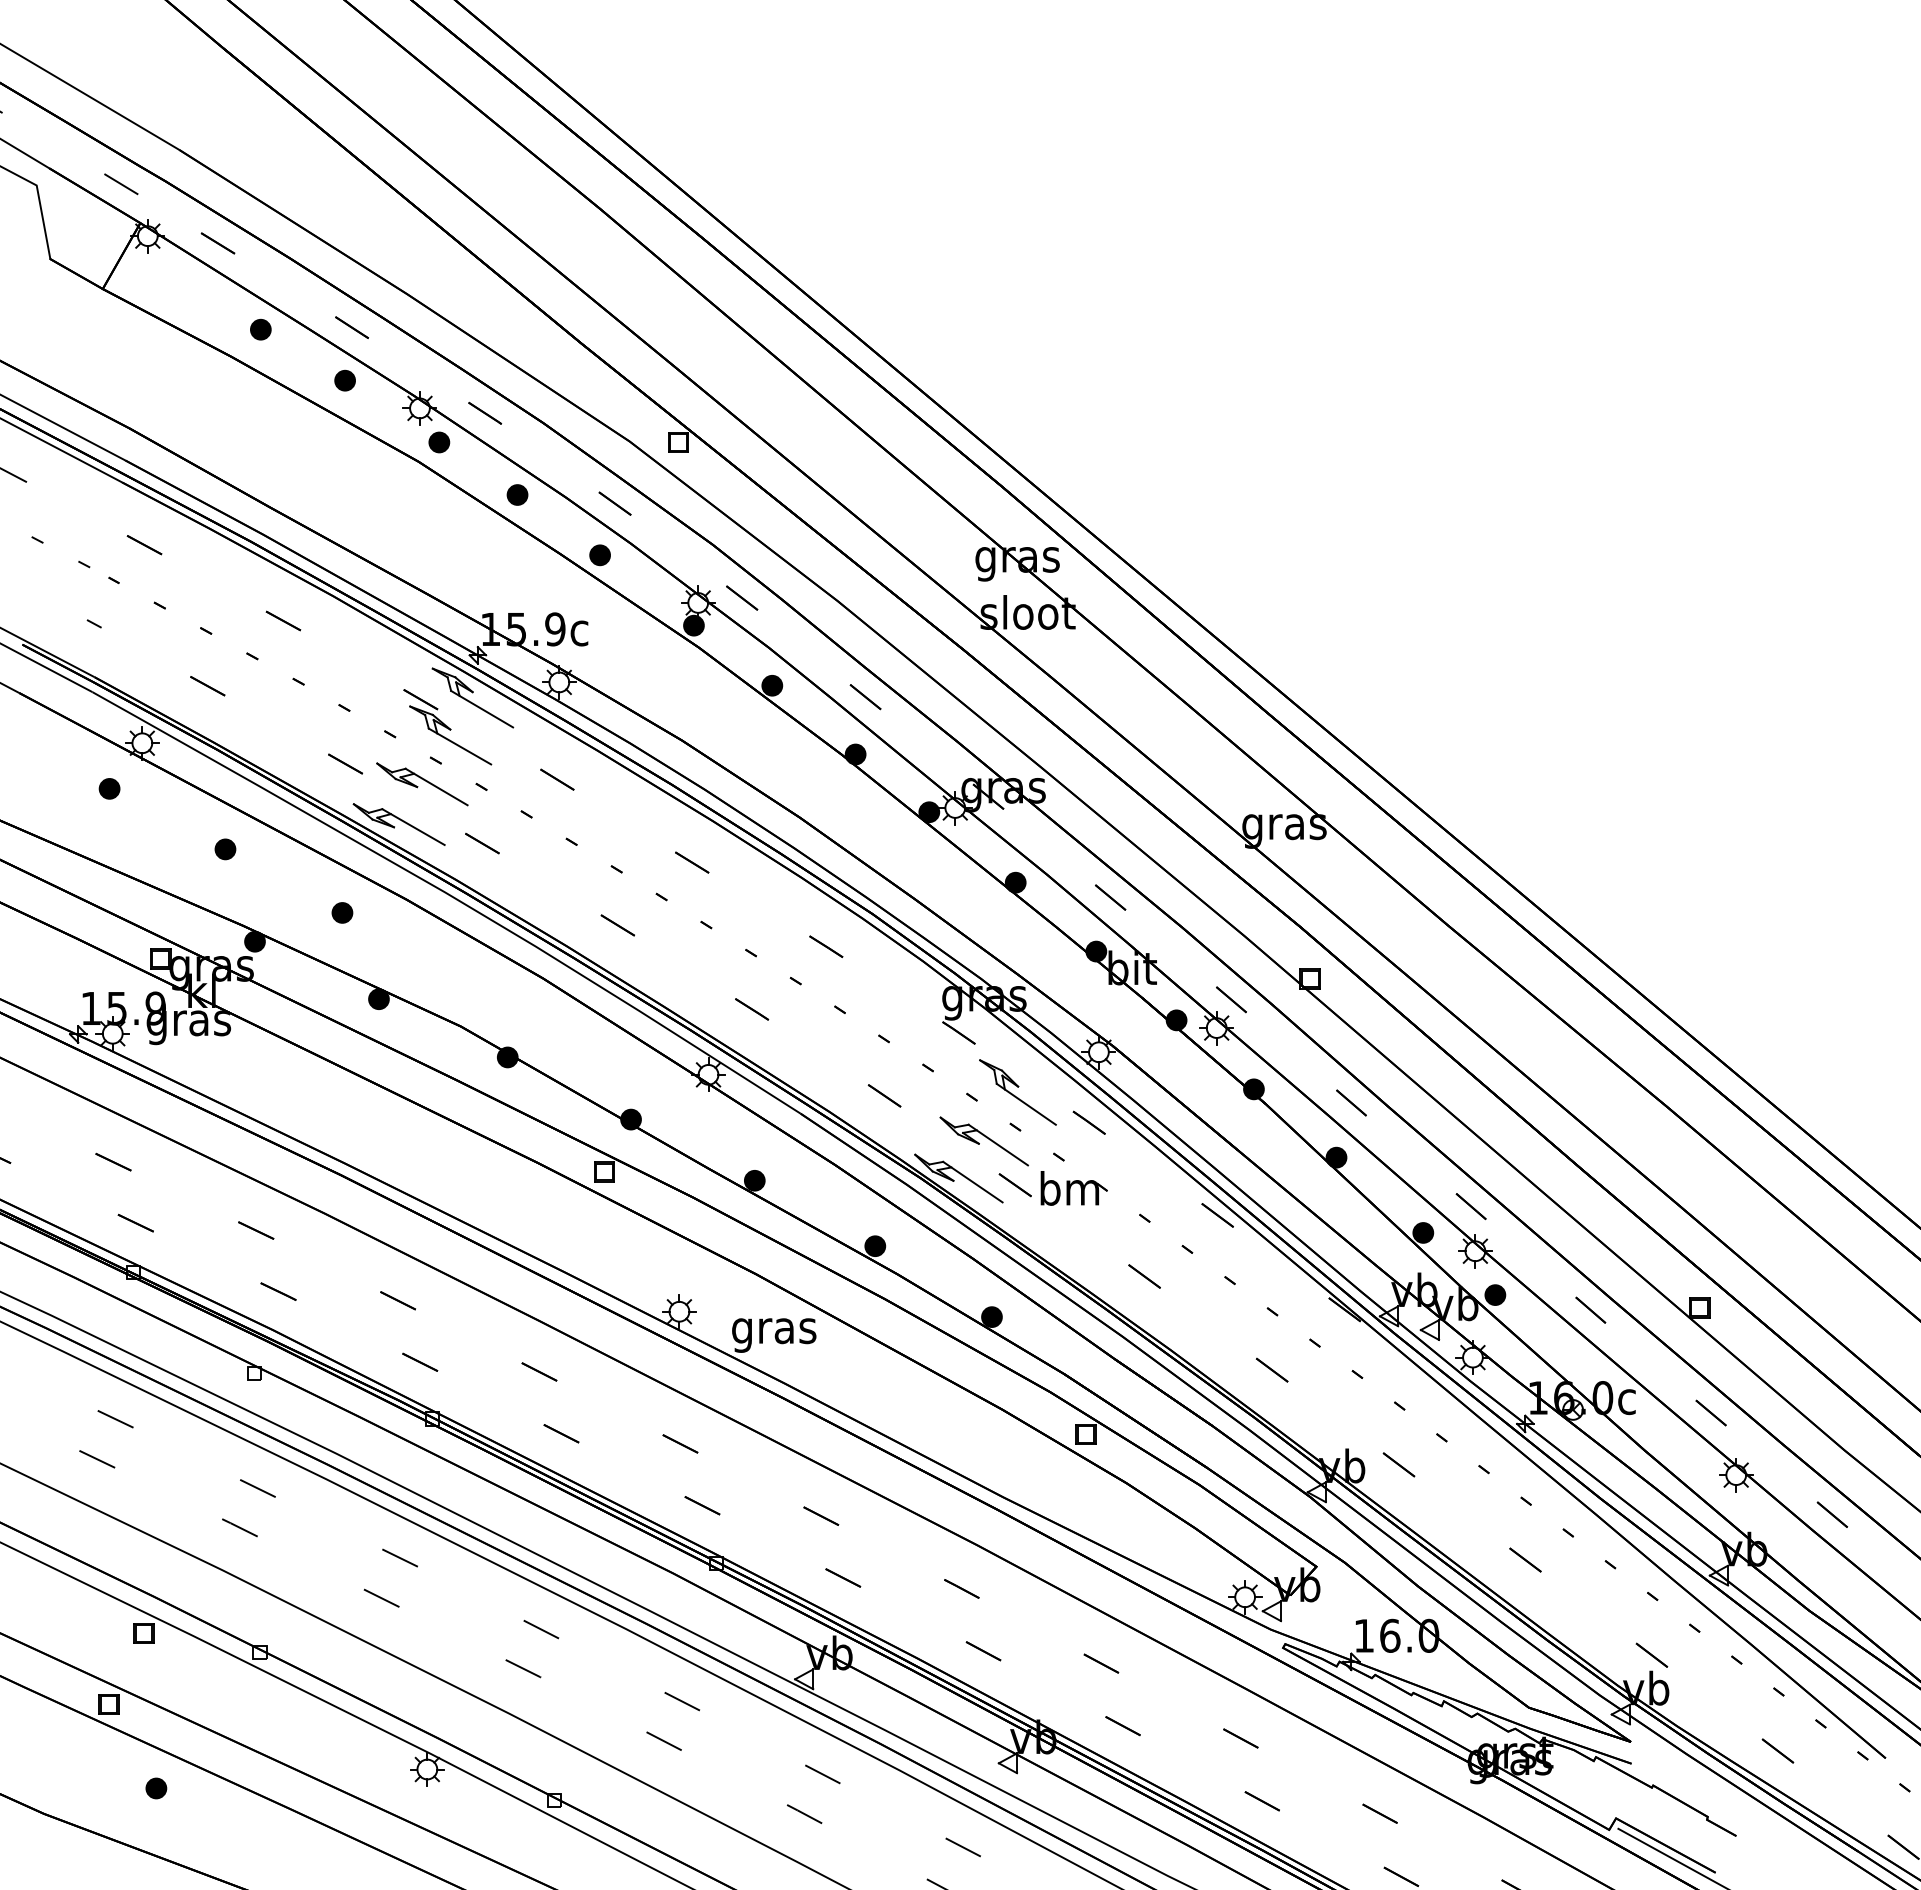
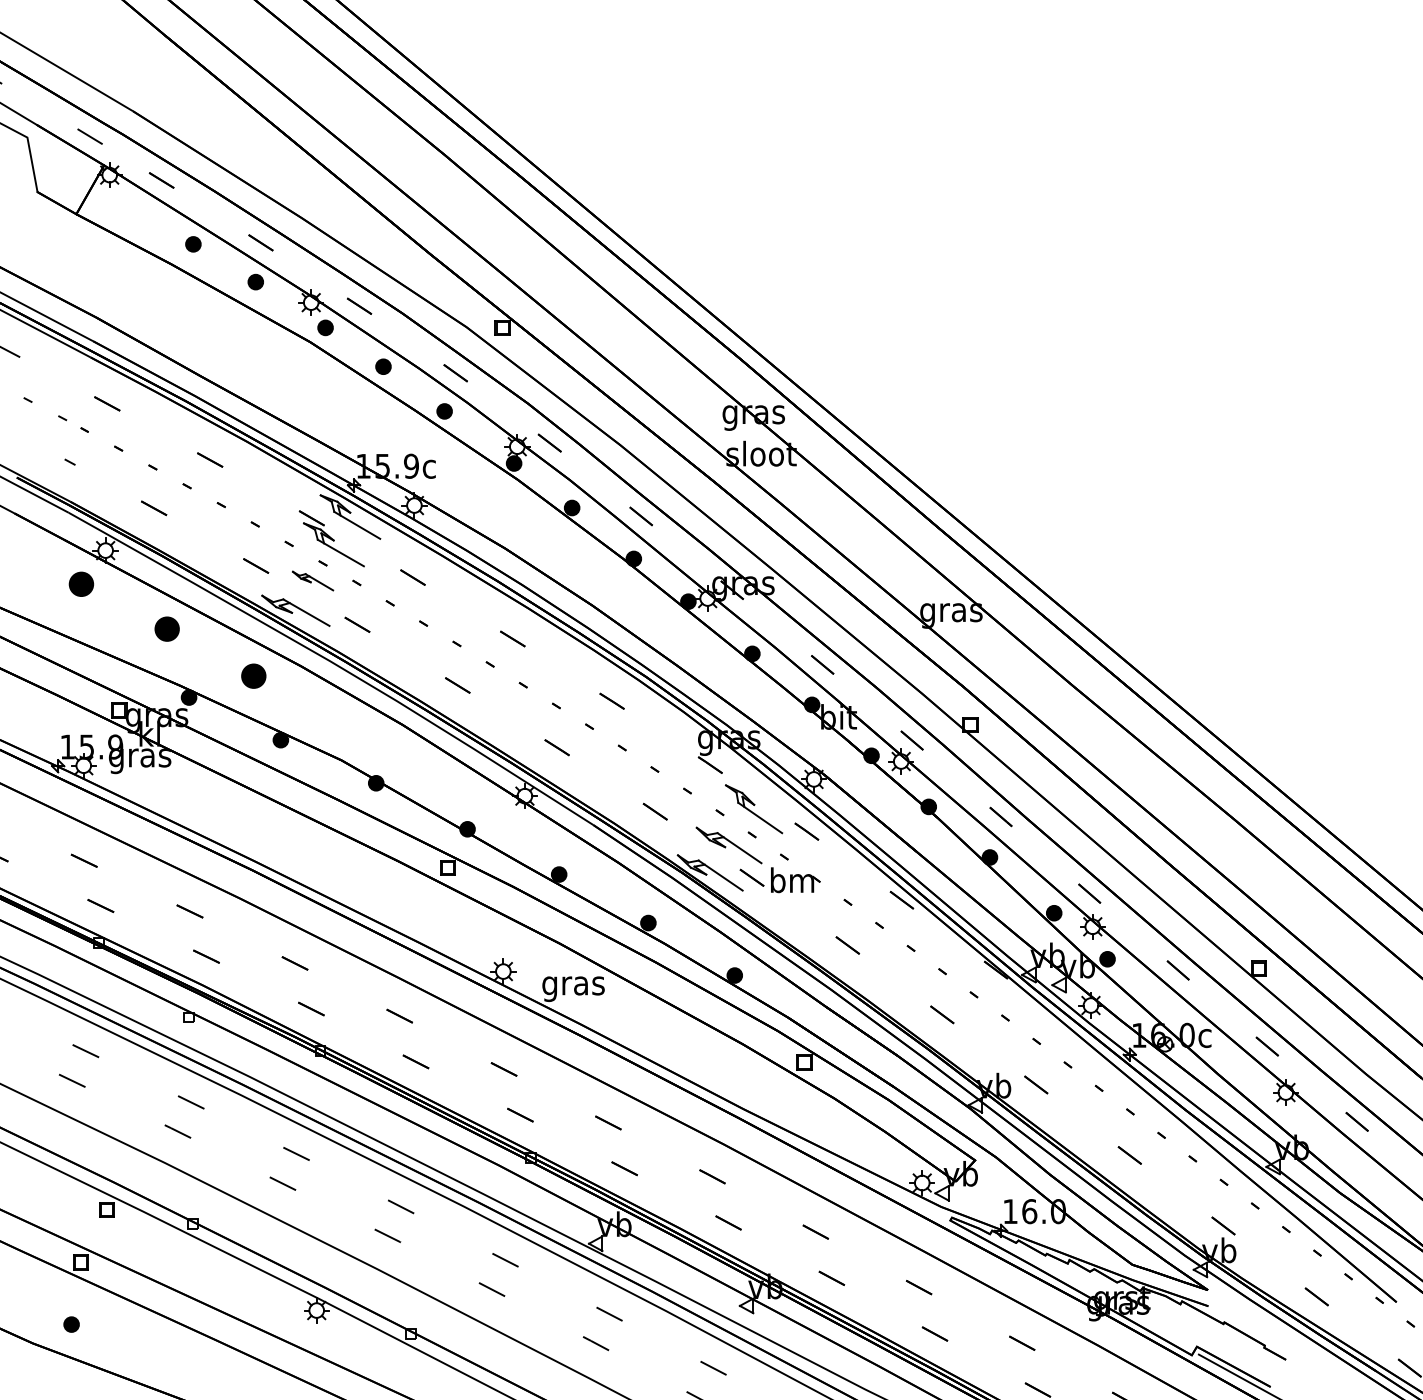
part: (422, 784) -> (313, 581), size x0.6
part: (109, 788) -> (81, 584), size x1.6
part: (225, 849) -> (167, 629), size x1.6
part: (342, 912) -> (253, 675), size x1.6
part: (156, 1788) -> (71, 1324), moved

